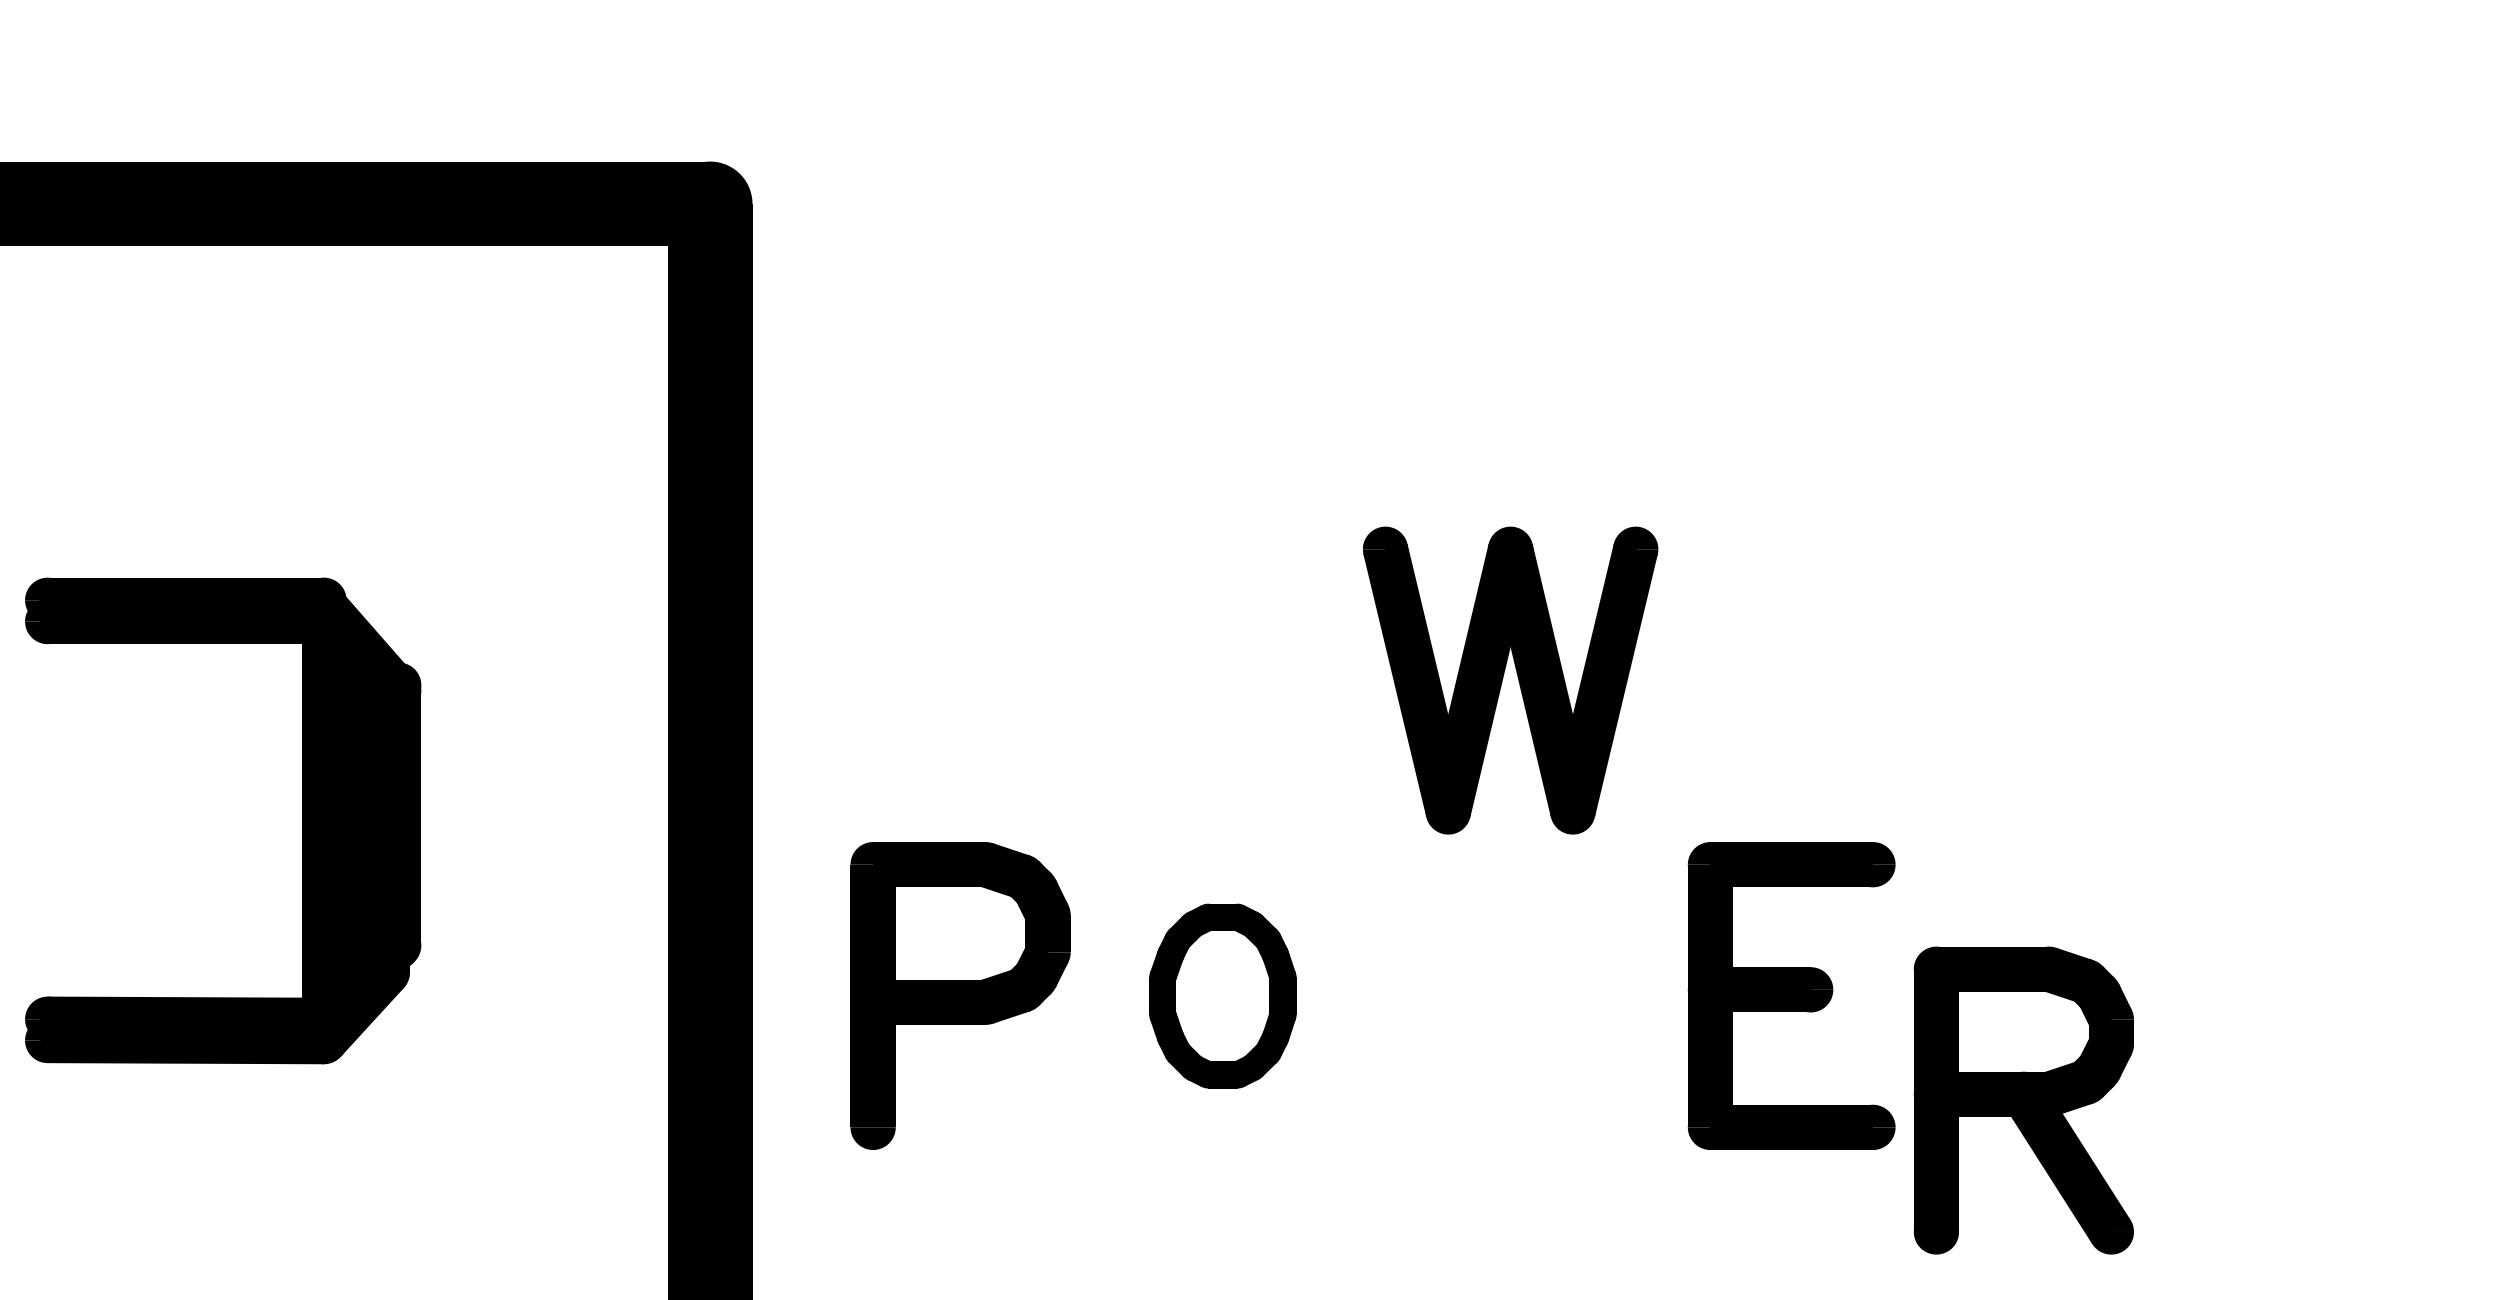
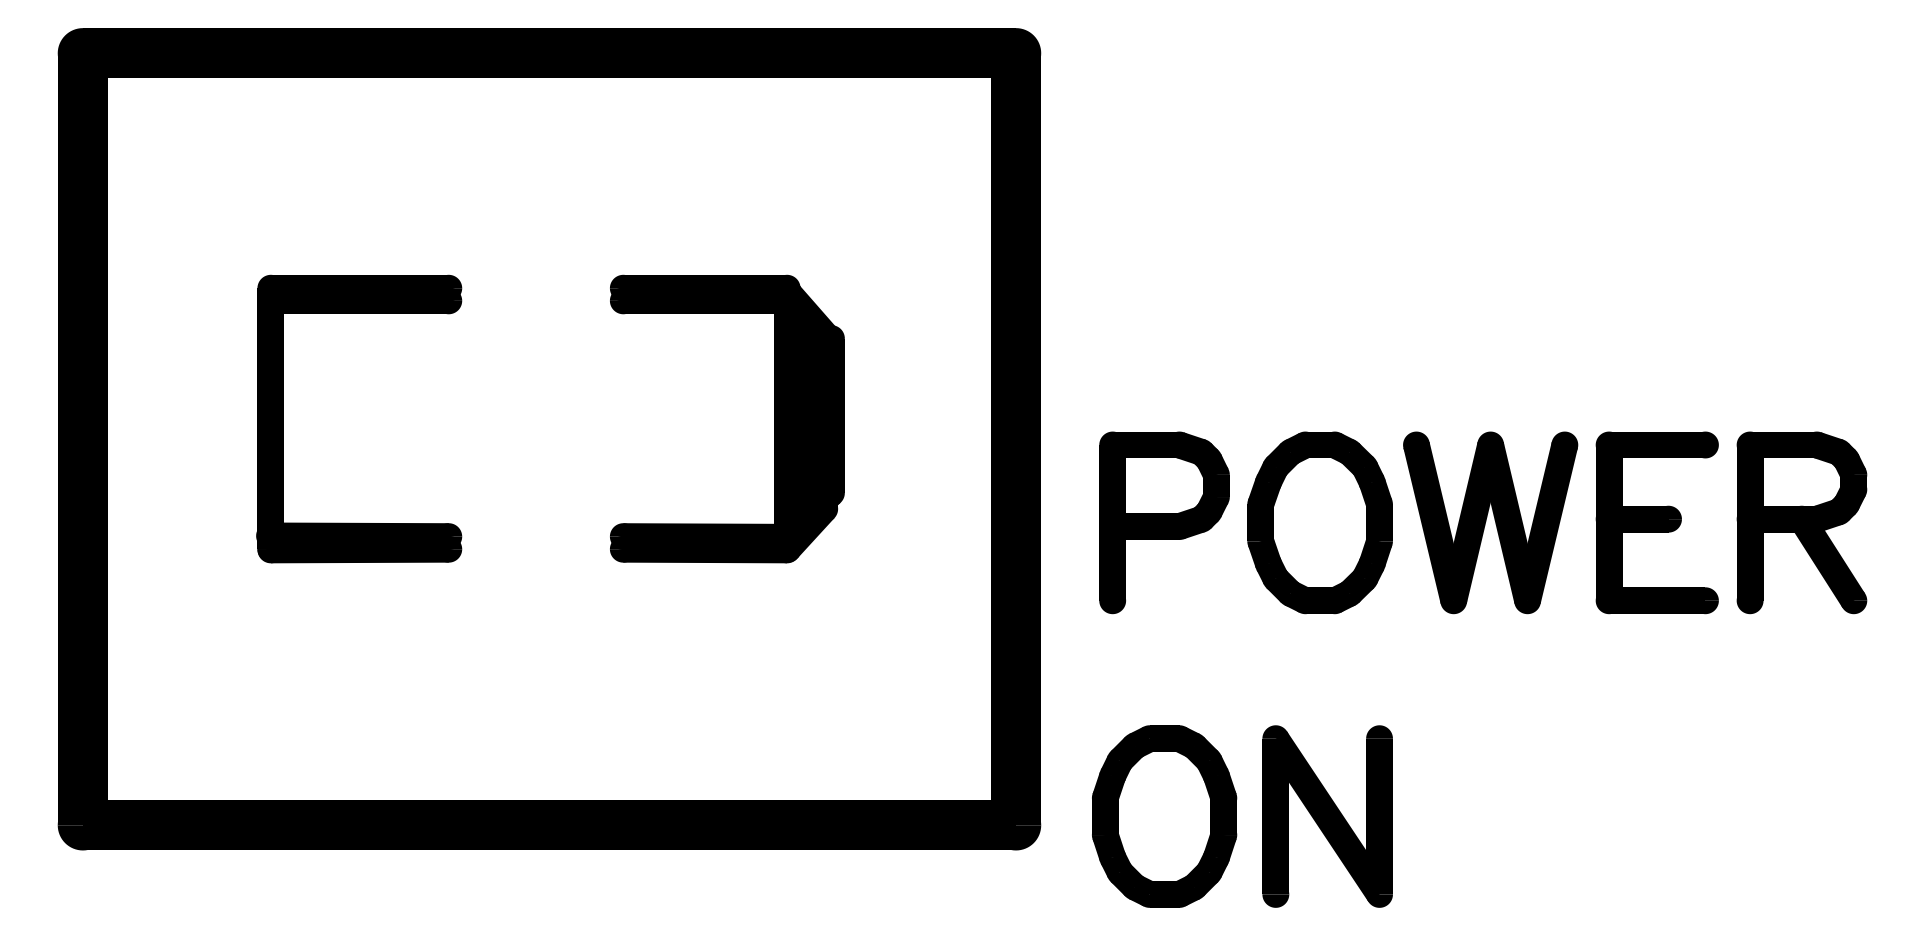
part: (1510, 679) -> (1490, 522), moved
part: (1221, 995) -> (1319, 522), size x1.67
part: (2023, 1099) -> (1801, 522), moved

